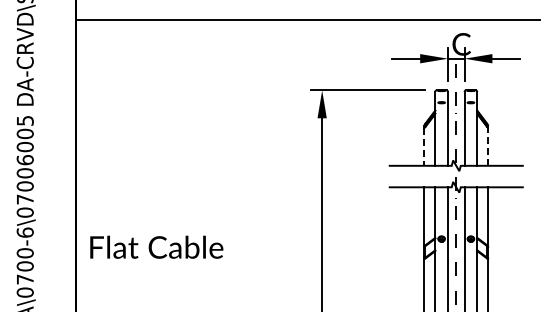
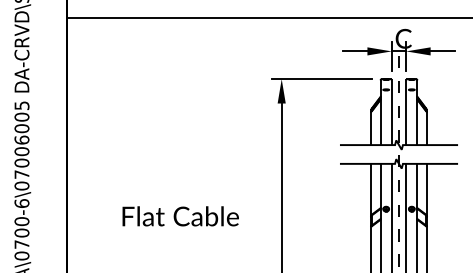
line: (424, 147) -> (371, 129), dashed -> solid
line: (488, 147) -> (427, 129), dashed -> solid
text: (156, 246) -> (180, 215), moved

